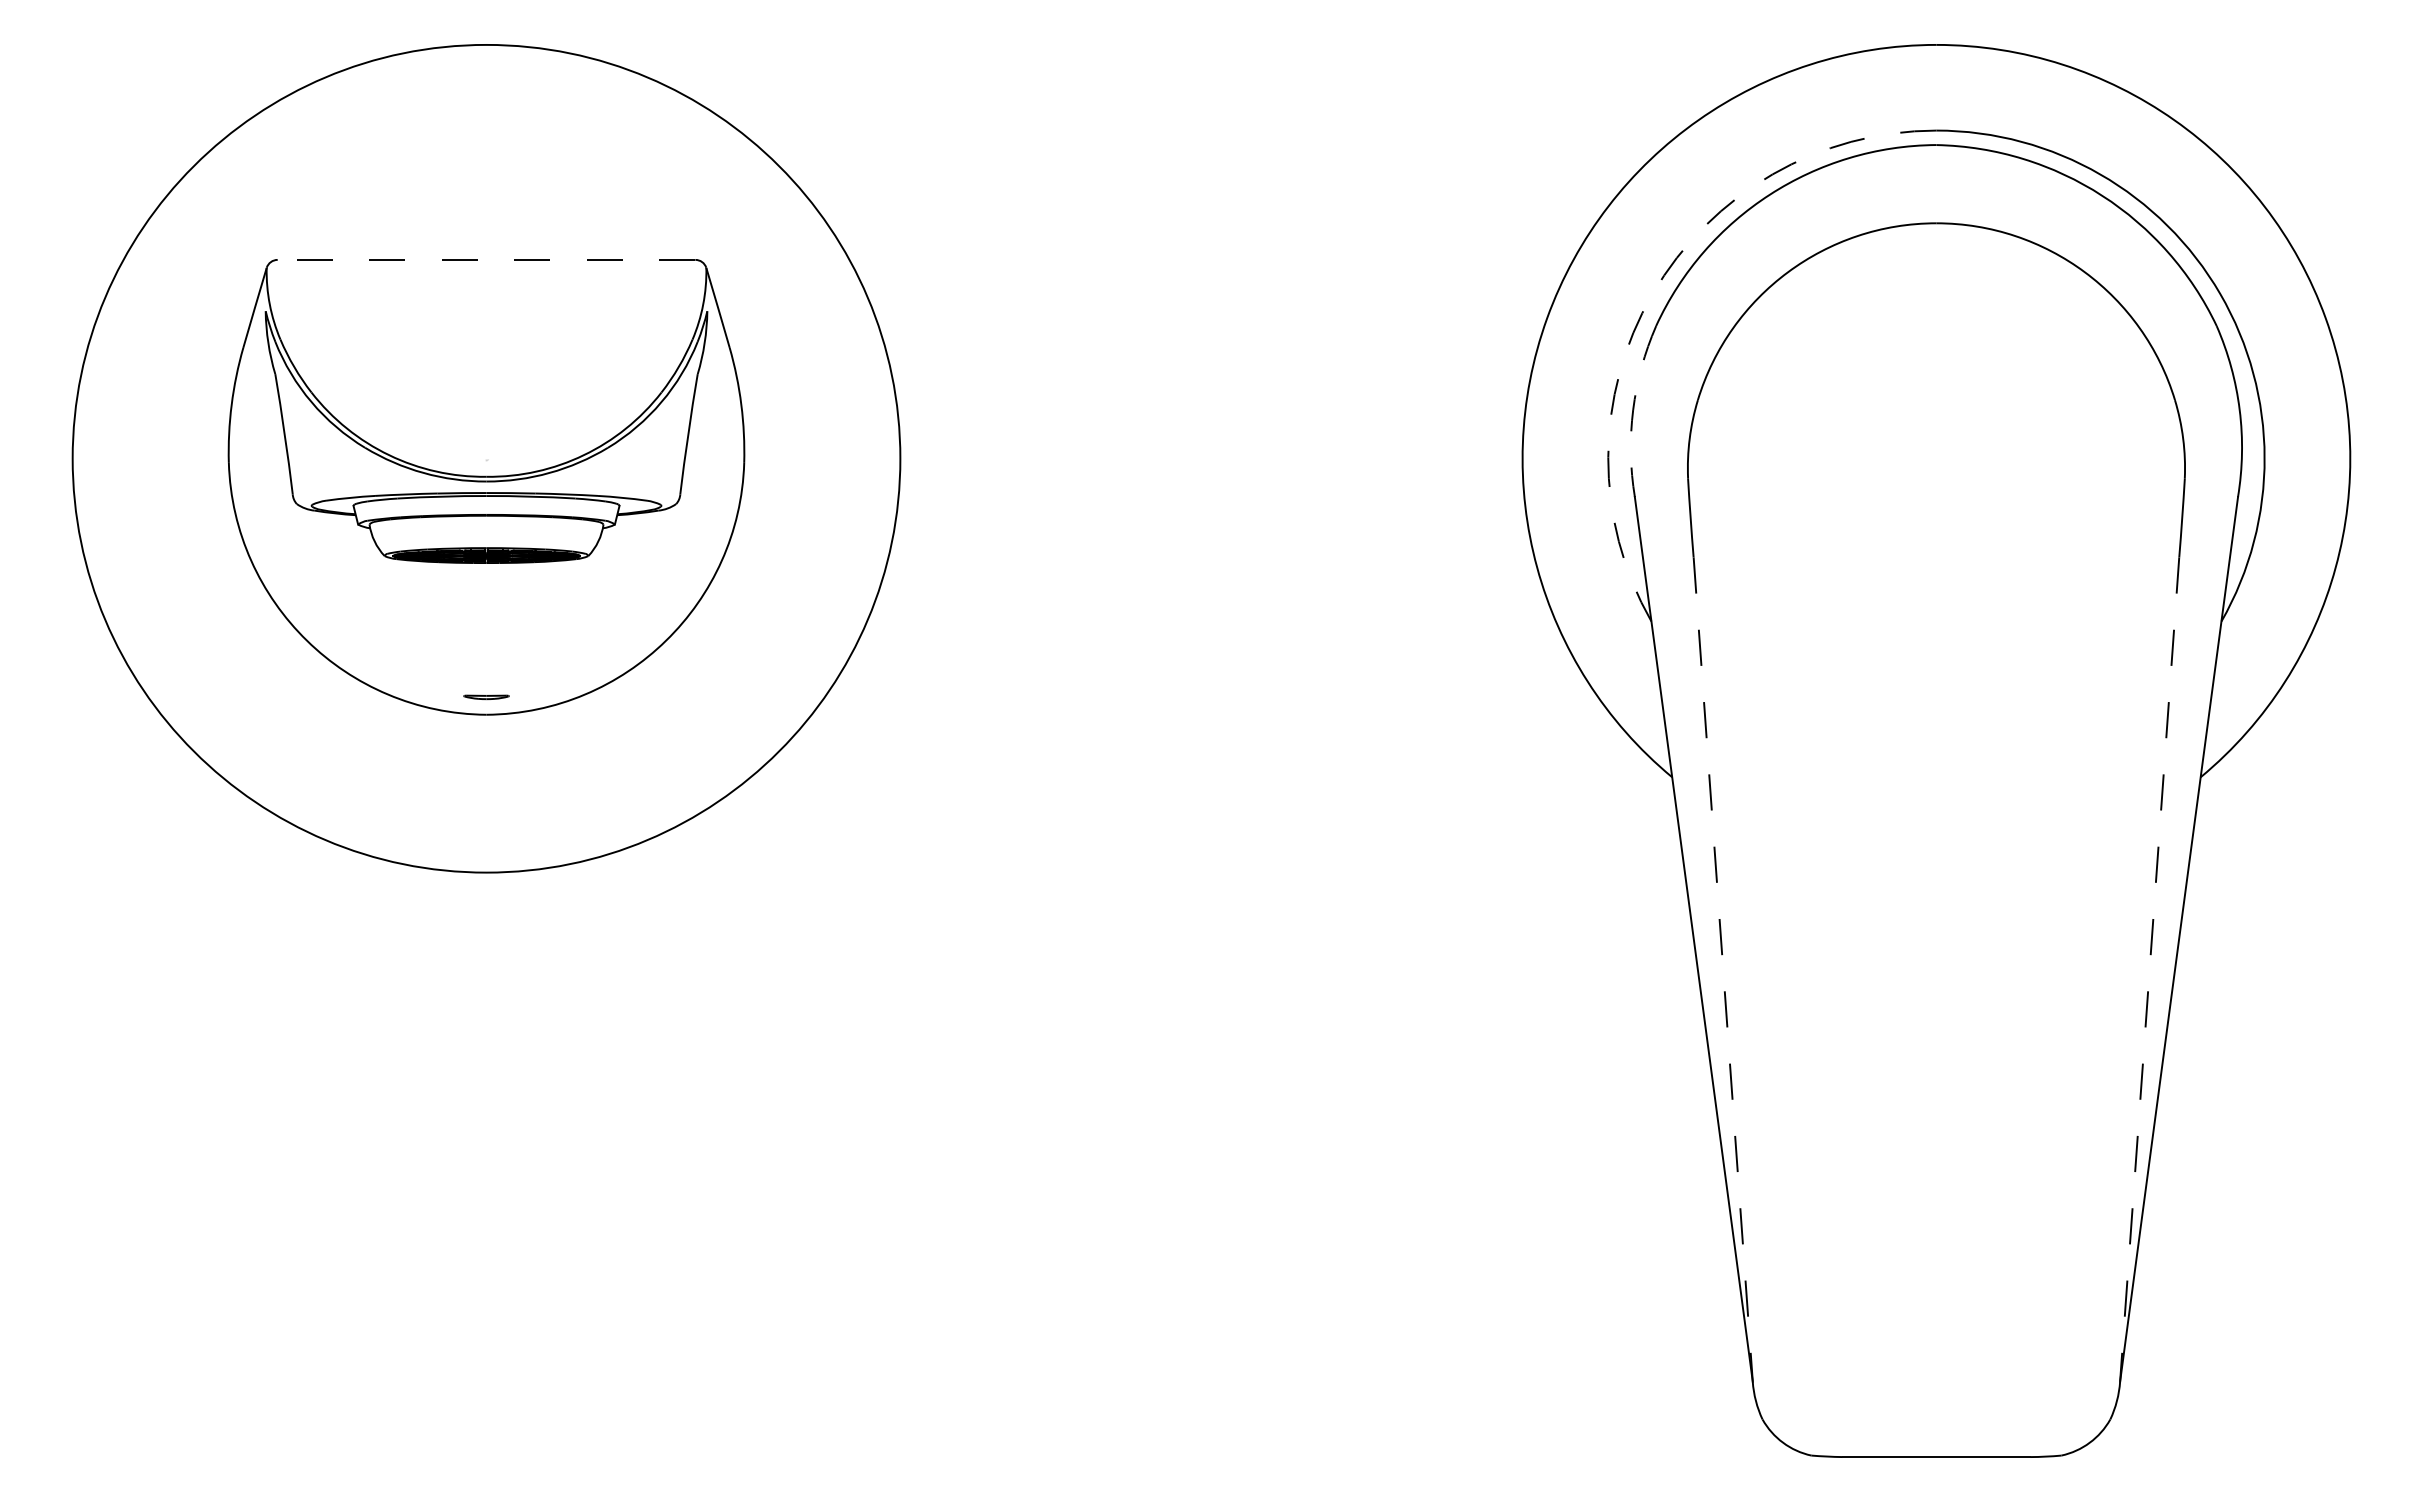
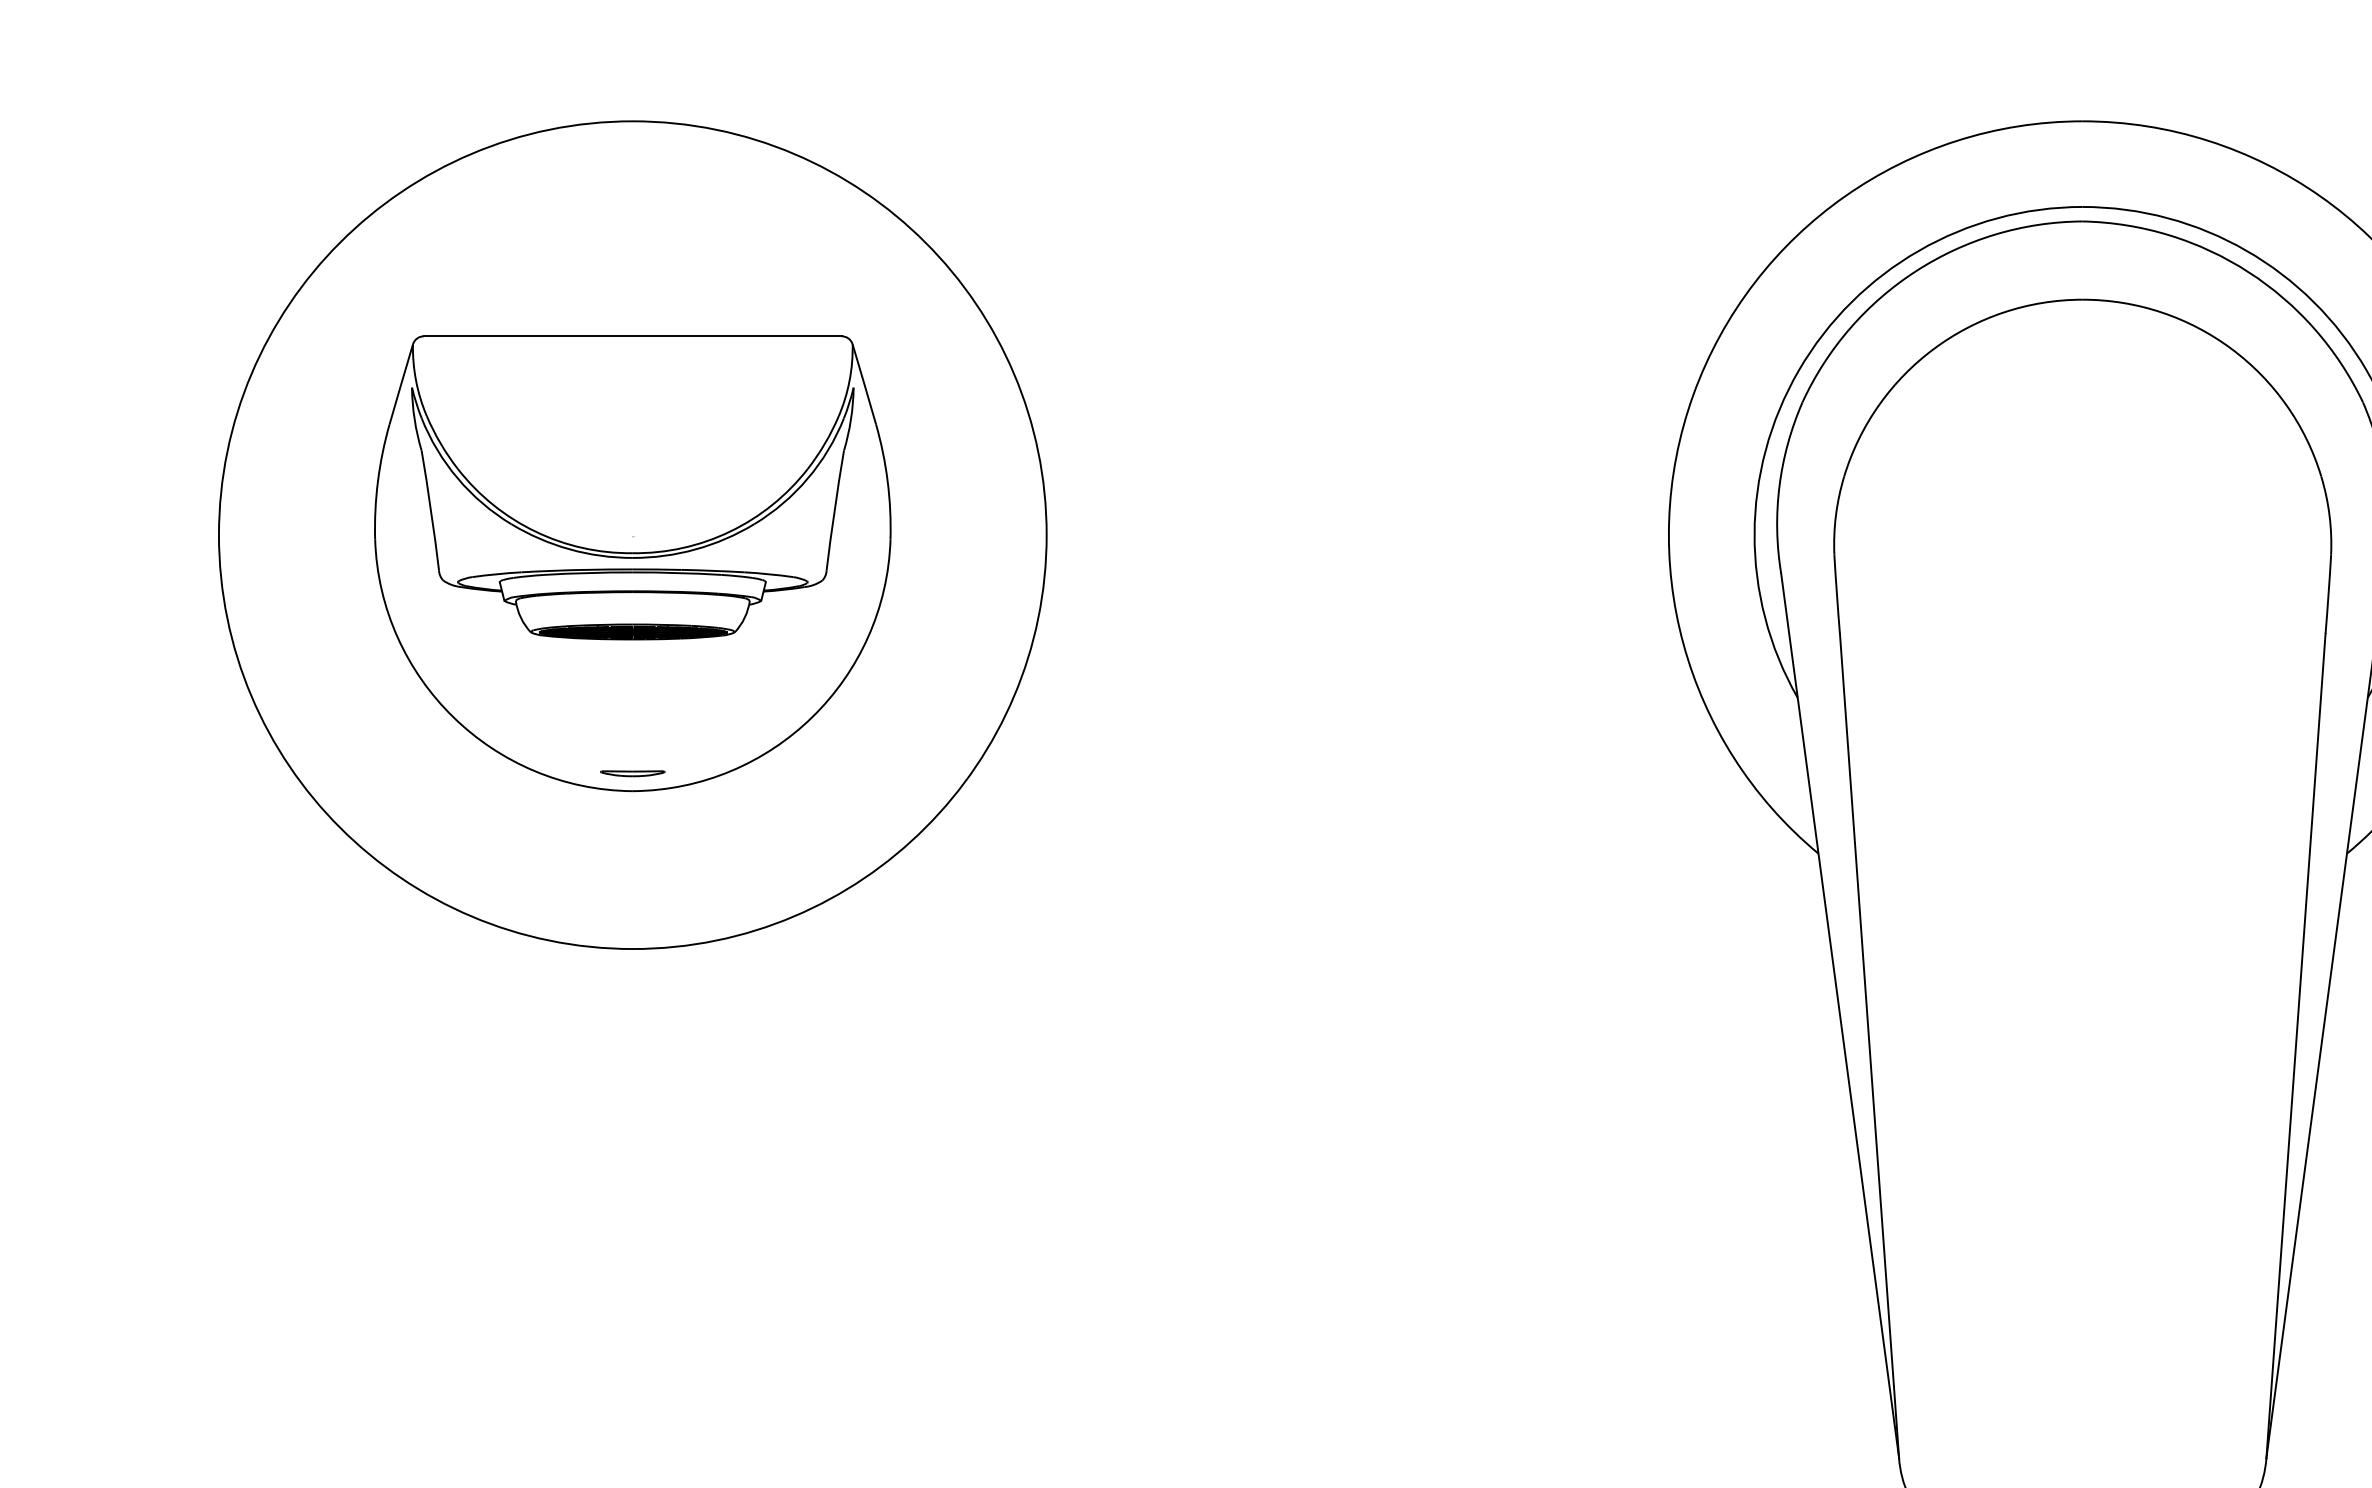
line: (486, 259) -> (632, 335), dashed -> solid
arc: (1652, 294) -> (1798, 370), dashed -> solid
arc: (1633, 410) -> (1779, 486), dashed -> solid
part: (486, 697) -> (632, 773), size x1.43
line: (1723, 970) -> (1869, 1046), dashed -> solid
line: (2149, 970) -> (2295, 1046), dashed -> solid

